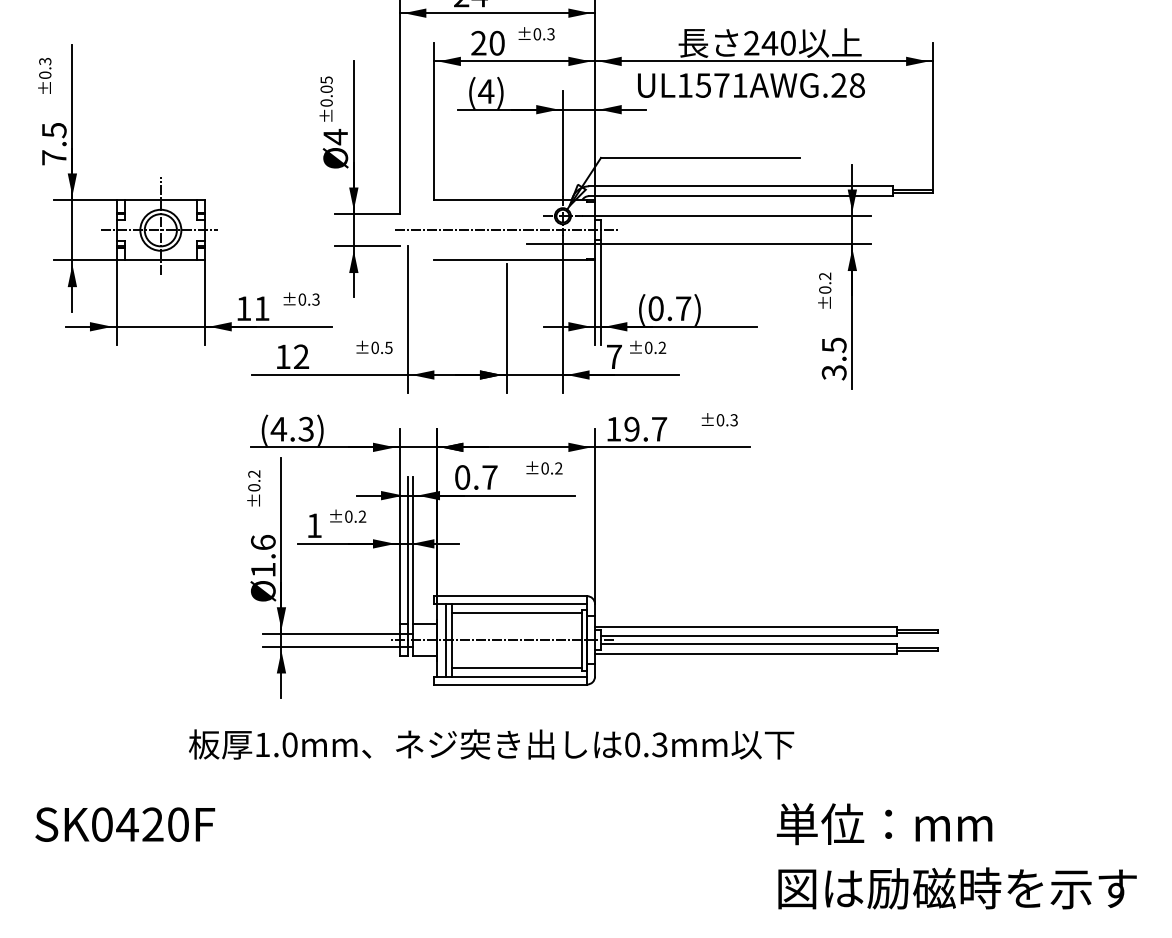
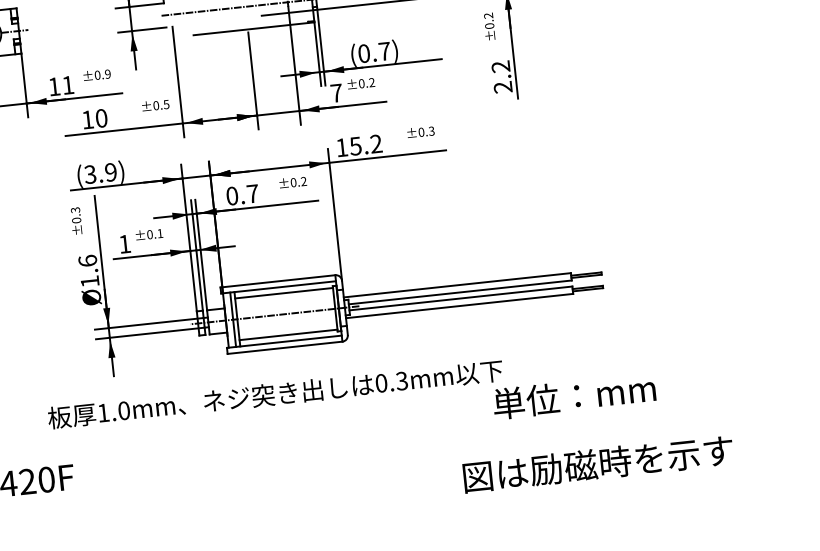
text: (315, 299) -> (107, 74), ±0.3 -> ±0.9
text: (301, 356) -> (101, 118), 12 -> 10
text: (833, 358) -> (501, 76), 3.5 -> 2.2
text: (291, 428) -> (99, 172), (4.3) -> (3.9)
text: (645, 428) -> (365, 144), 19.7 -> 15.2
text: (254, 473) -> (75, 209), ±0.2 -> ±0.3
text: (362, 516) -> (160, 233), ±0.2 -> ±0.1
text: (884, 824) -> (574, 396), moved
text: (957, 888) -> (598, 463), moved

